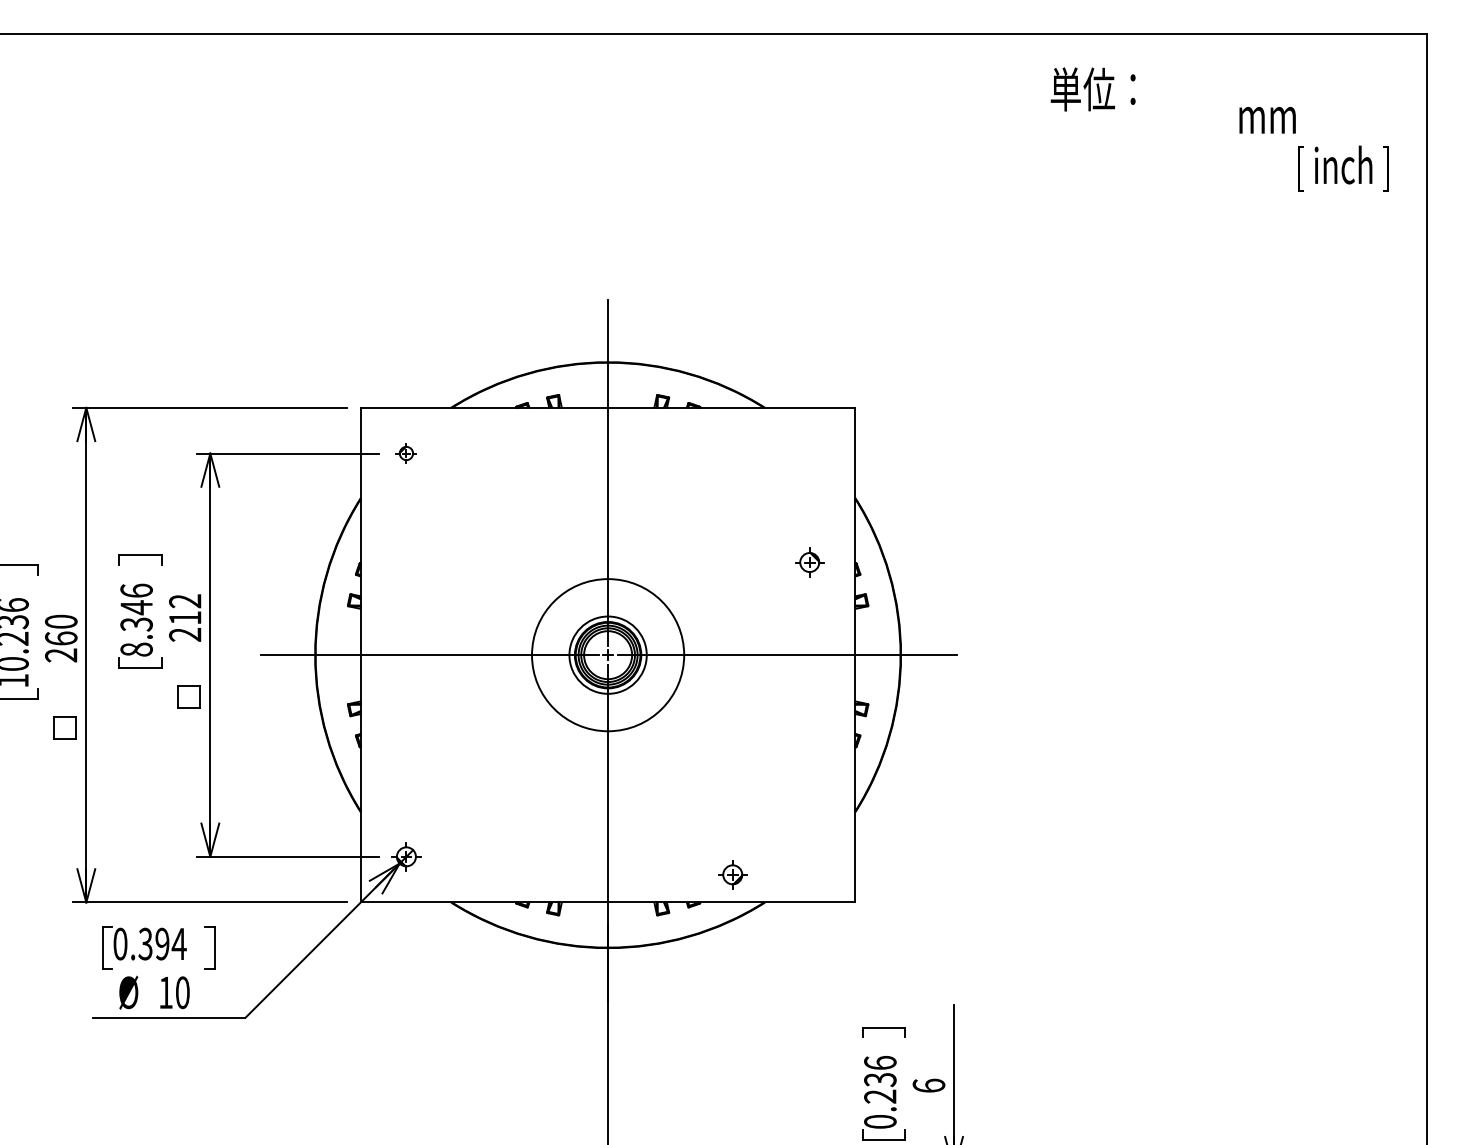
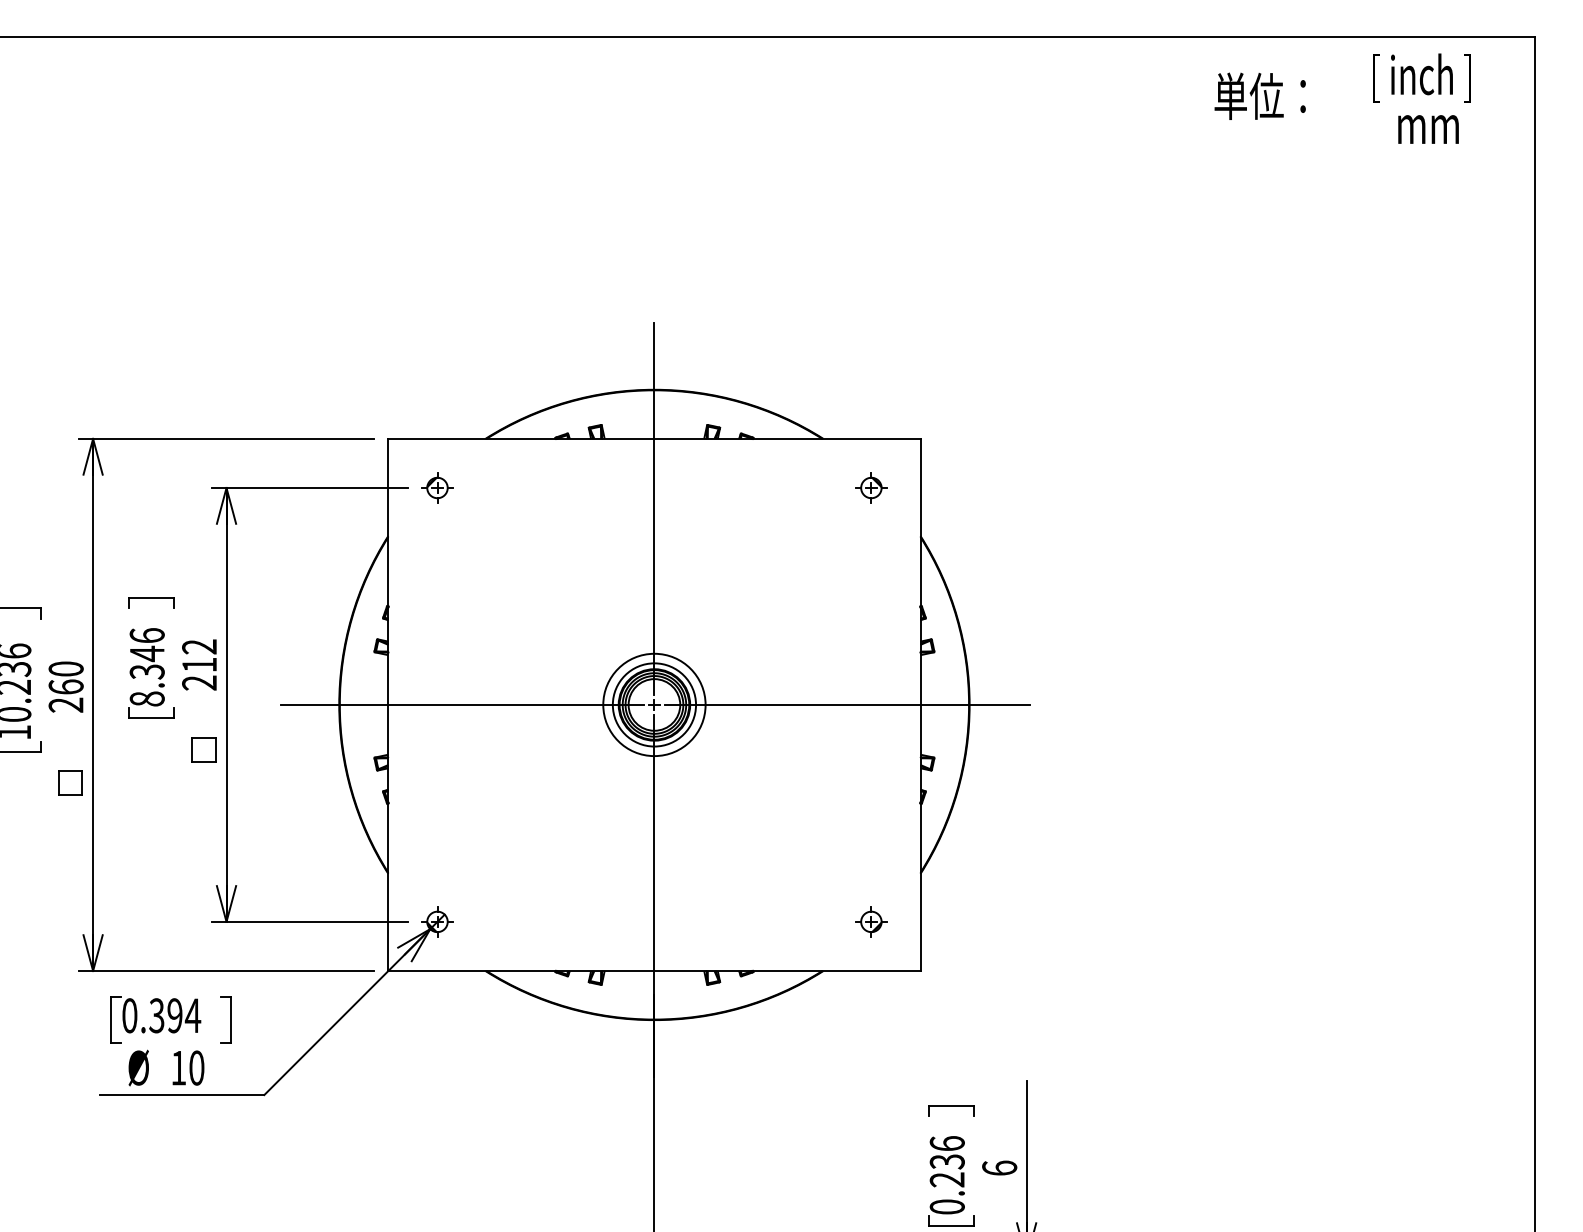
text: (1092, 89) -> (1259, 96), moved
text: (1267, 120) -> (1428, 129), moved
text: (1343, 168) -> (1421, 78), moved
part: (406, 453) -> (437, 487), size x1.43
part: (809, 562) -> (871, 487), moved
circle: (607, 654) -> (653, 704), size x0.62
part: (732, 874) -> (871, 921), moved

